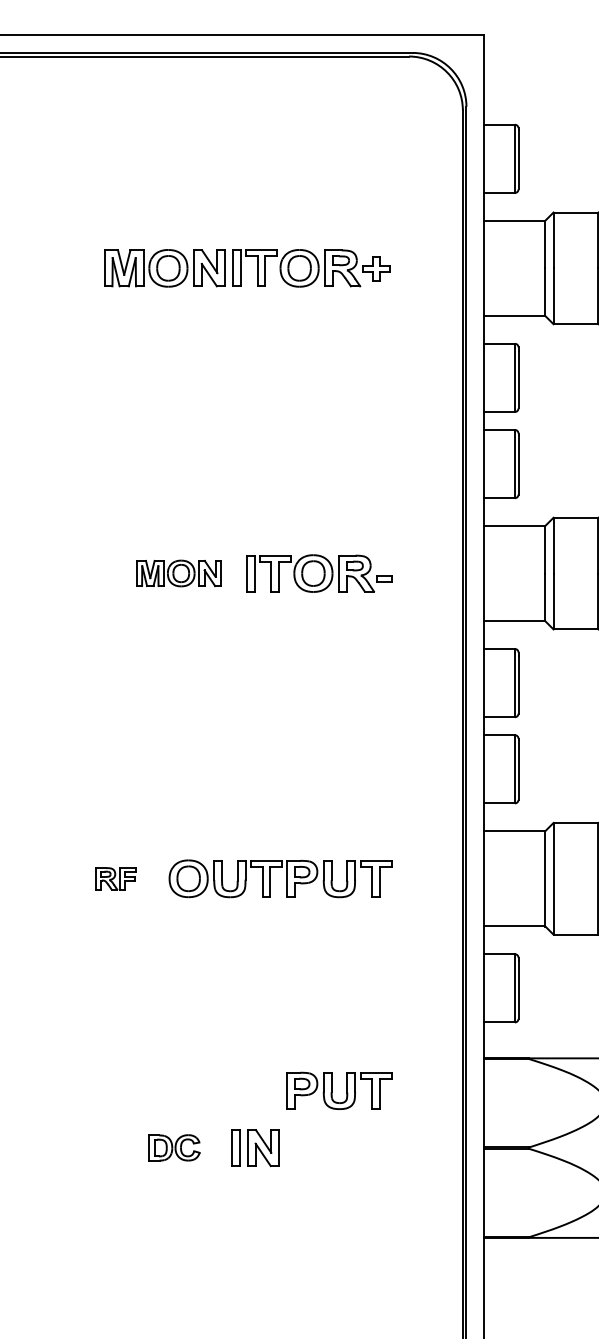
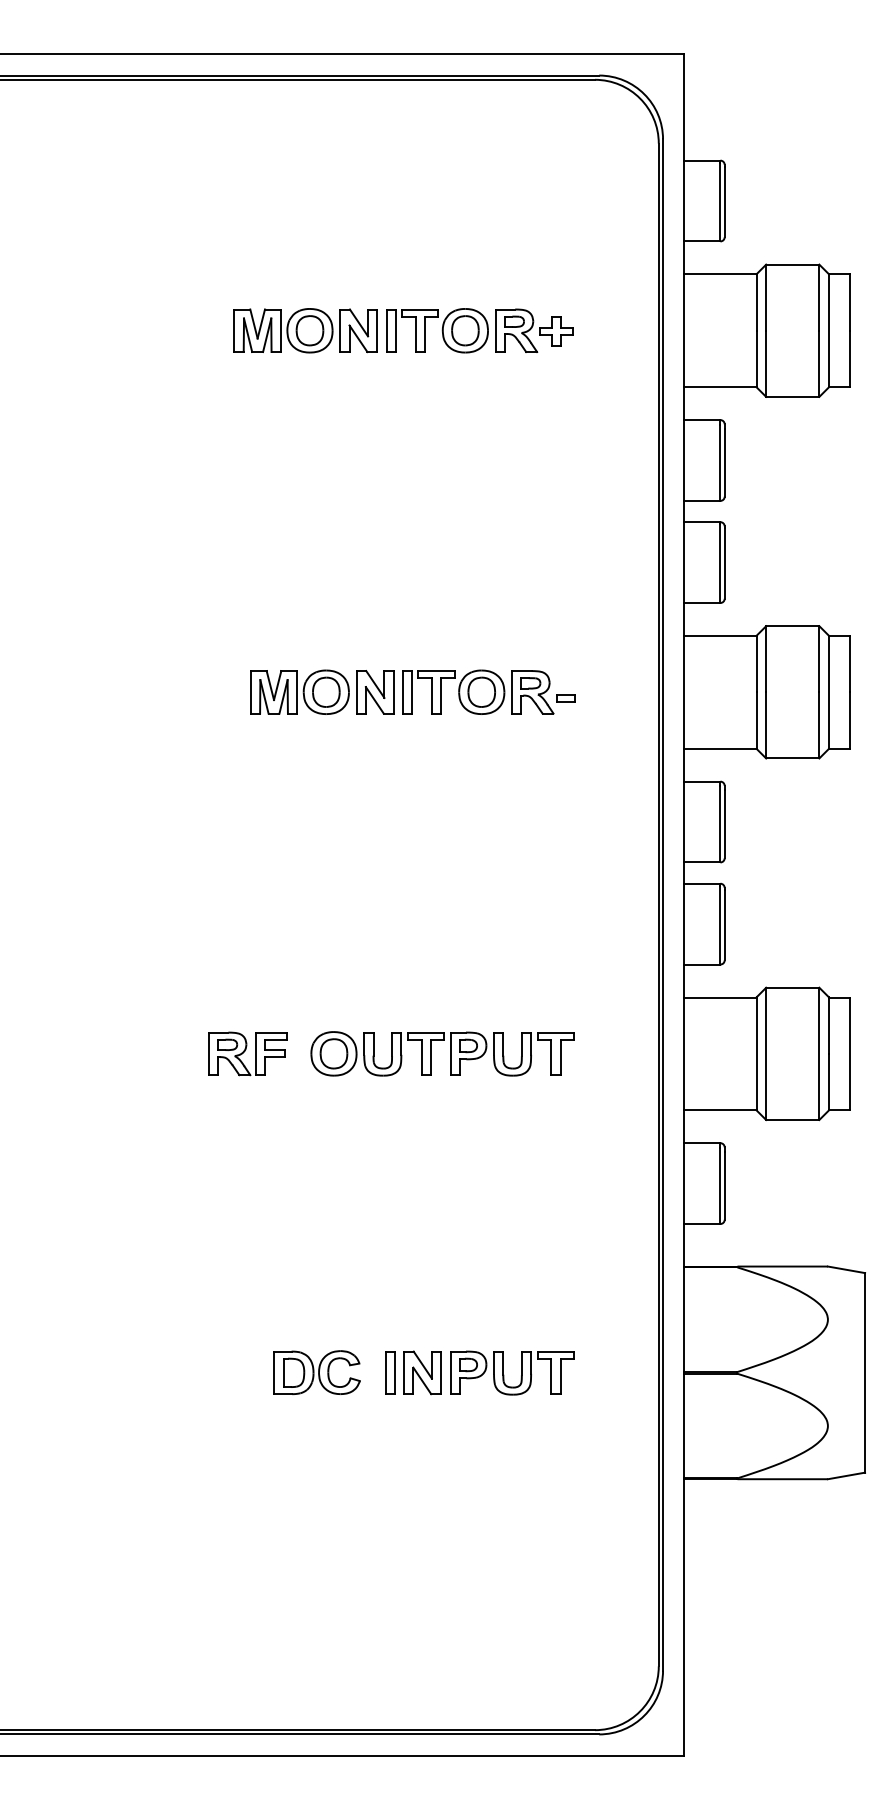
part: (178, 572) -> (322, 691), size x1.43
part: (115, 878) -> (247, 1053), size x1.67
part: (332, 1092) -> (504, 1375), moved
part: (173, 1147) -> (316, 1372), size x1.43

